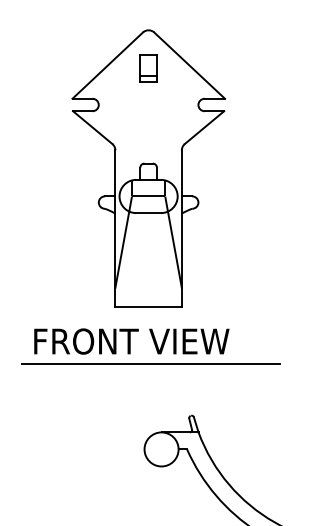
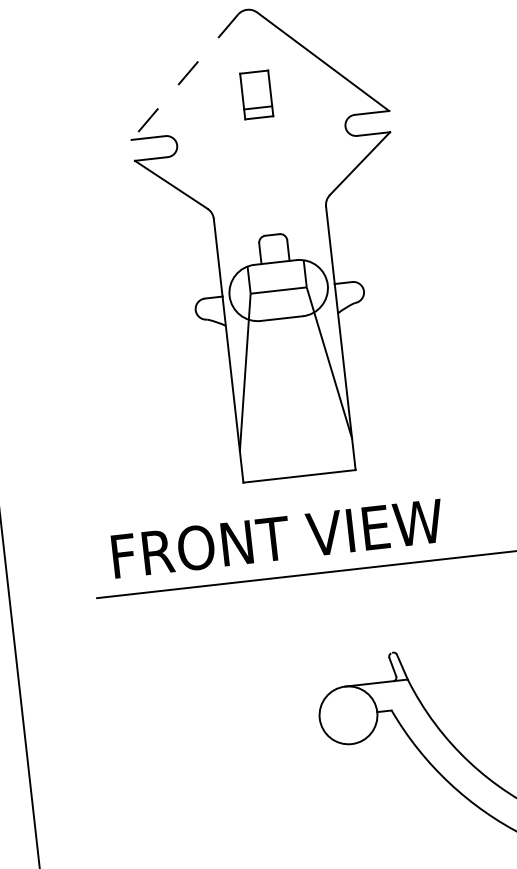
line: (107, 65) -> (184, 77), solid -> dashed
part: (148, 68) -> (256, 94), moved

